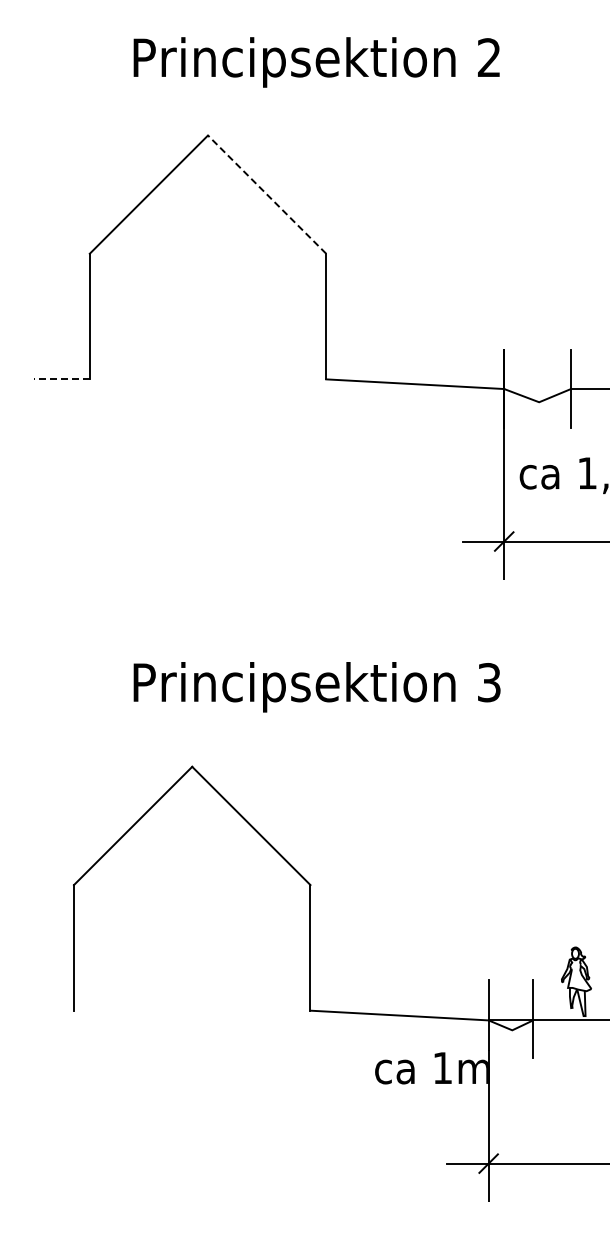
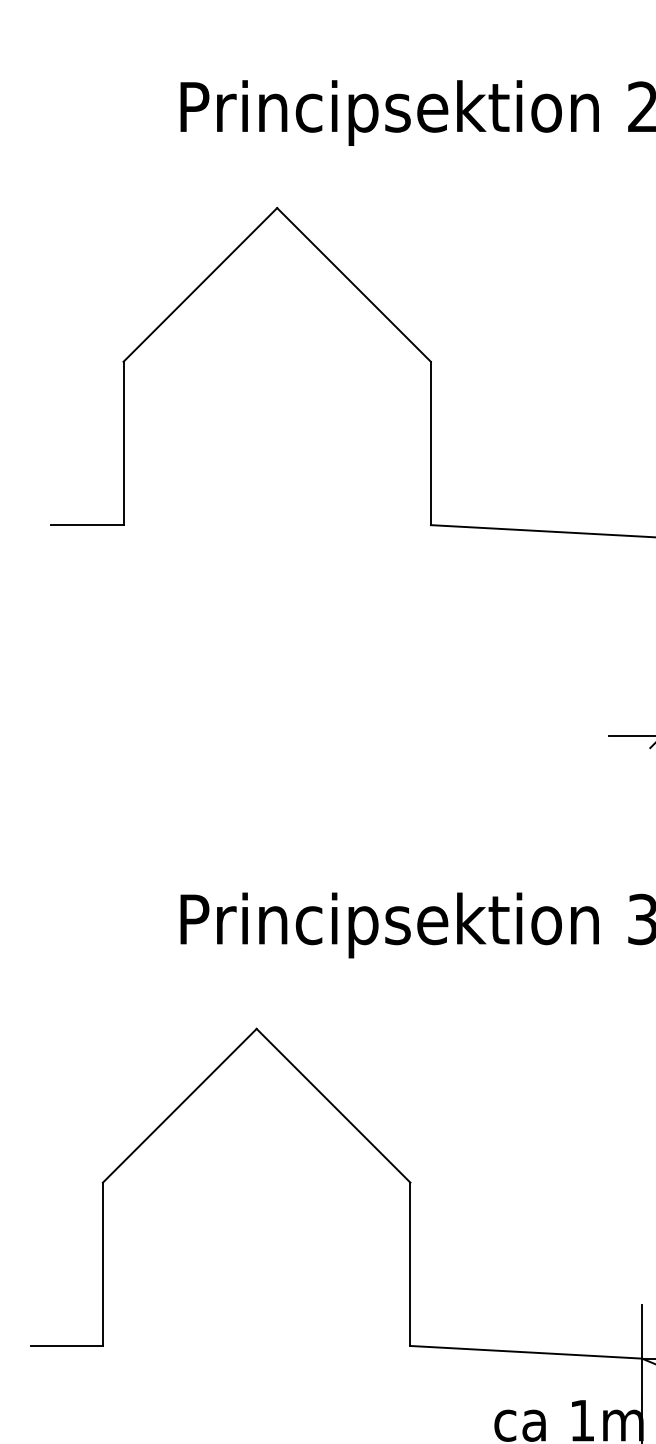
line: (267, 194) -> (354, 284), dashed -> solid
line: (62, 379) -> (87, 525), dashed -> solid
line: (45, 1010) -> (65, 1345), added

